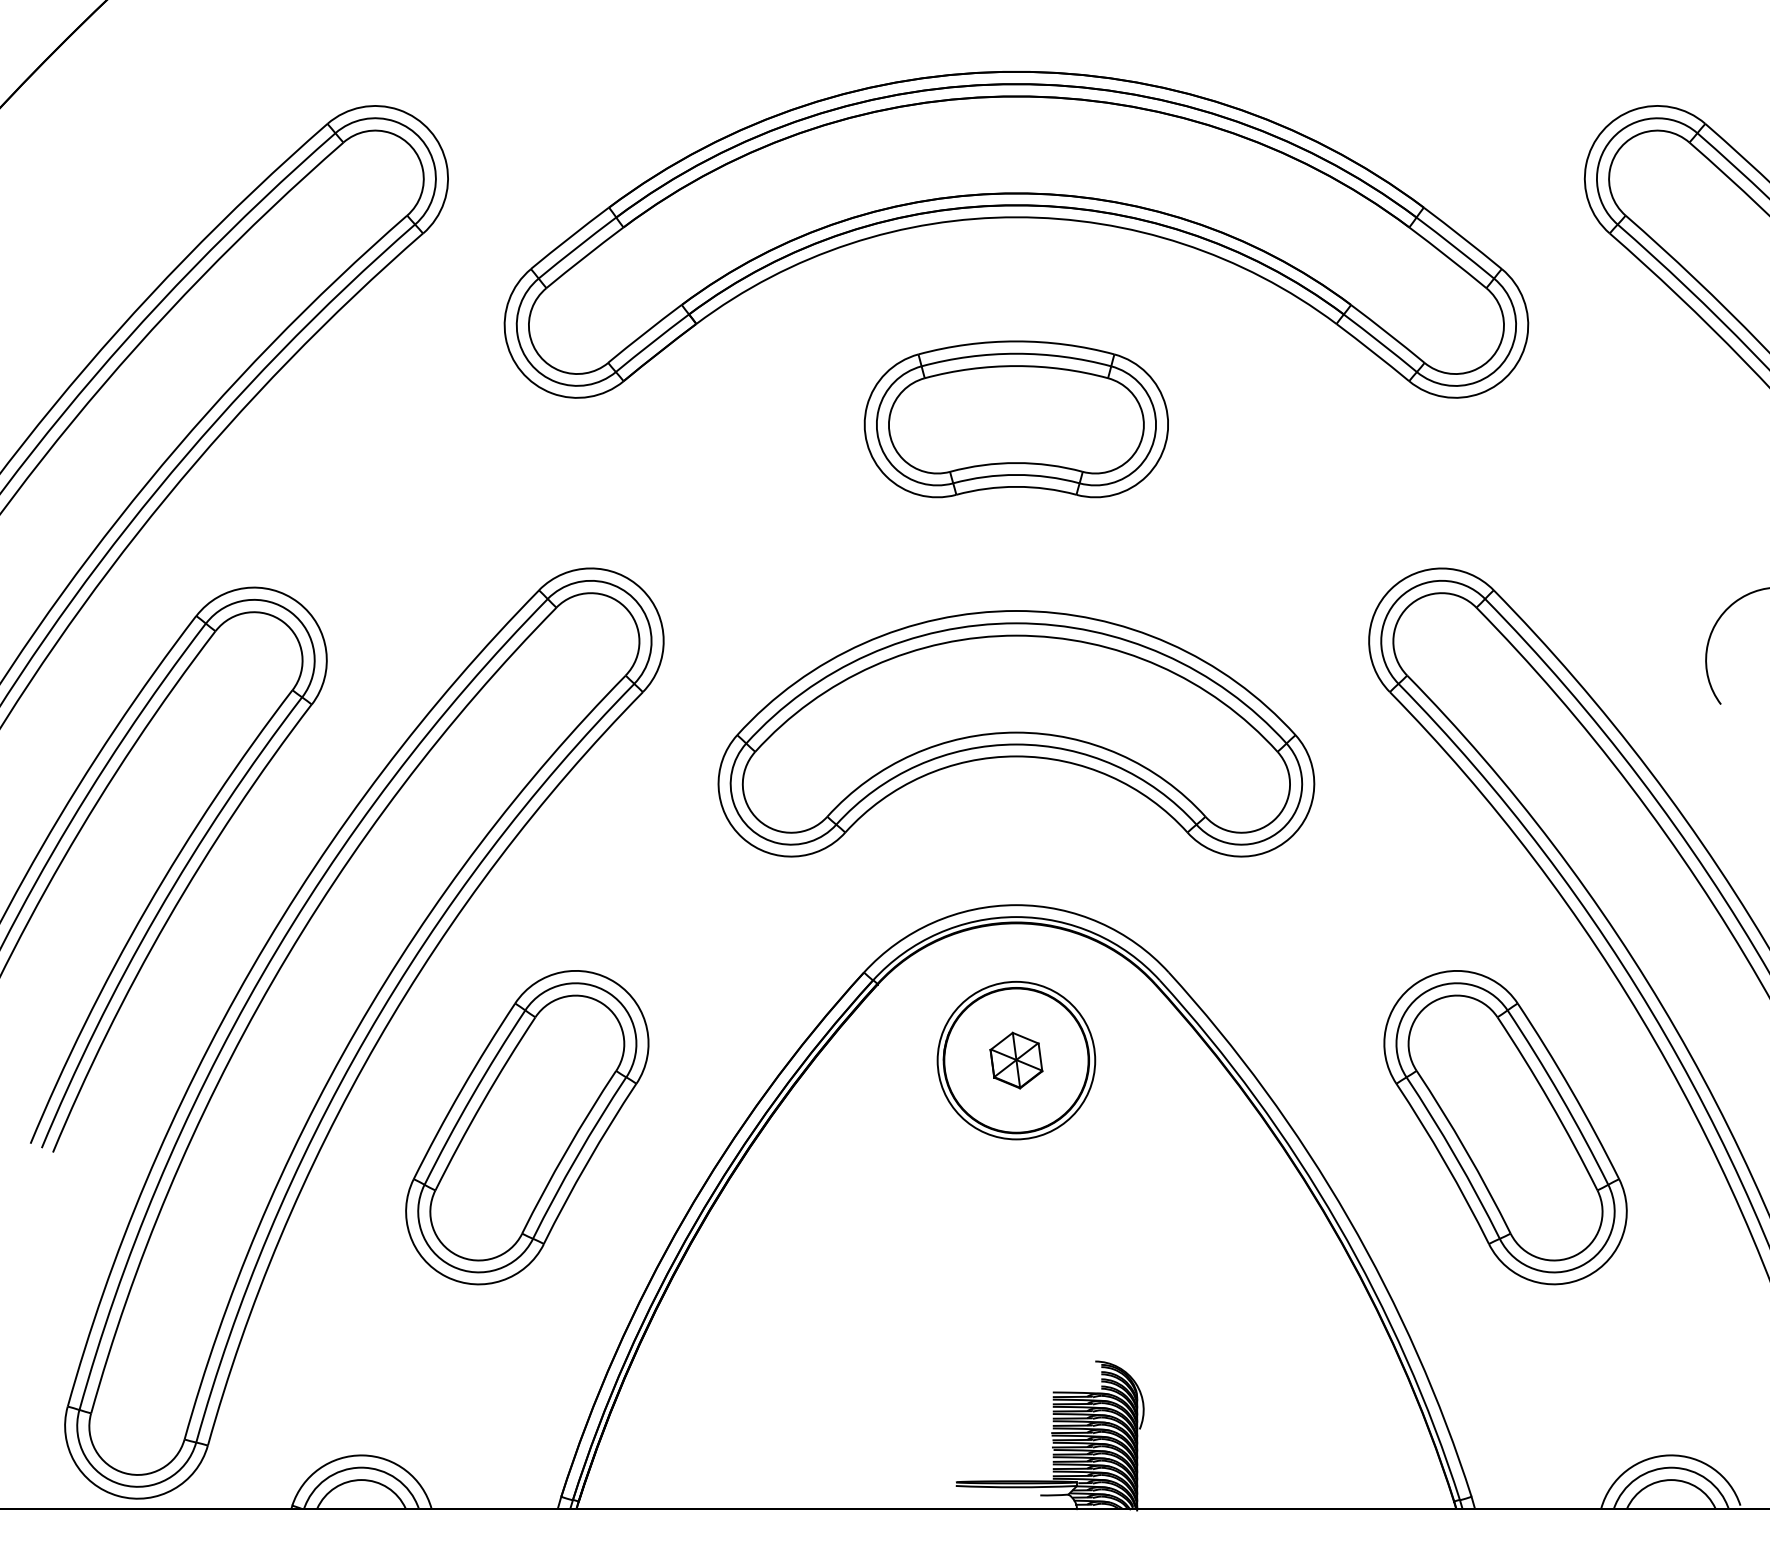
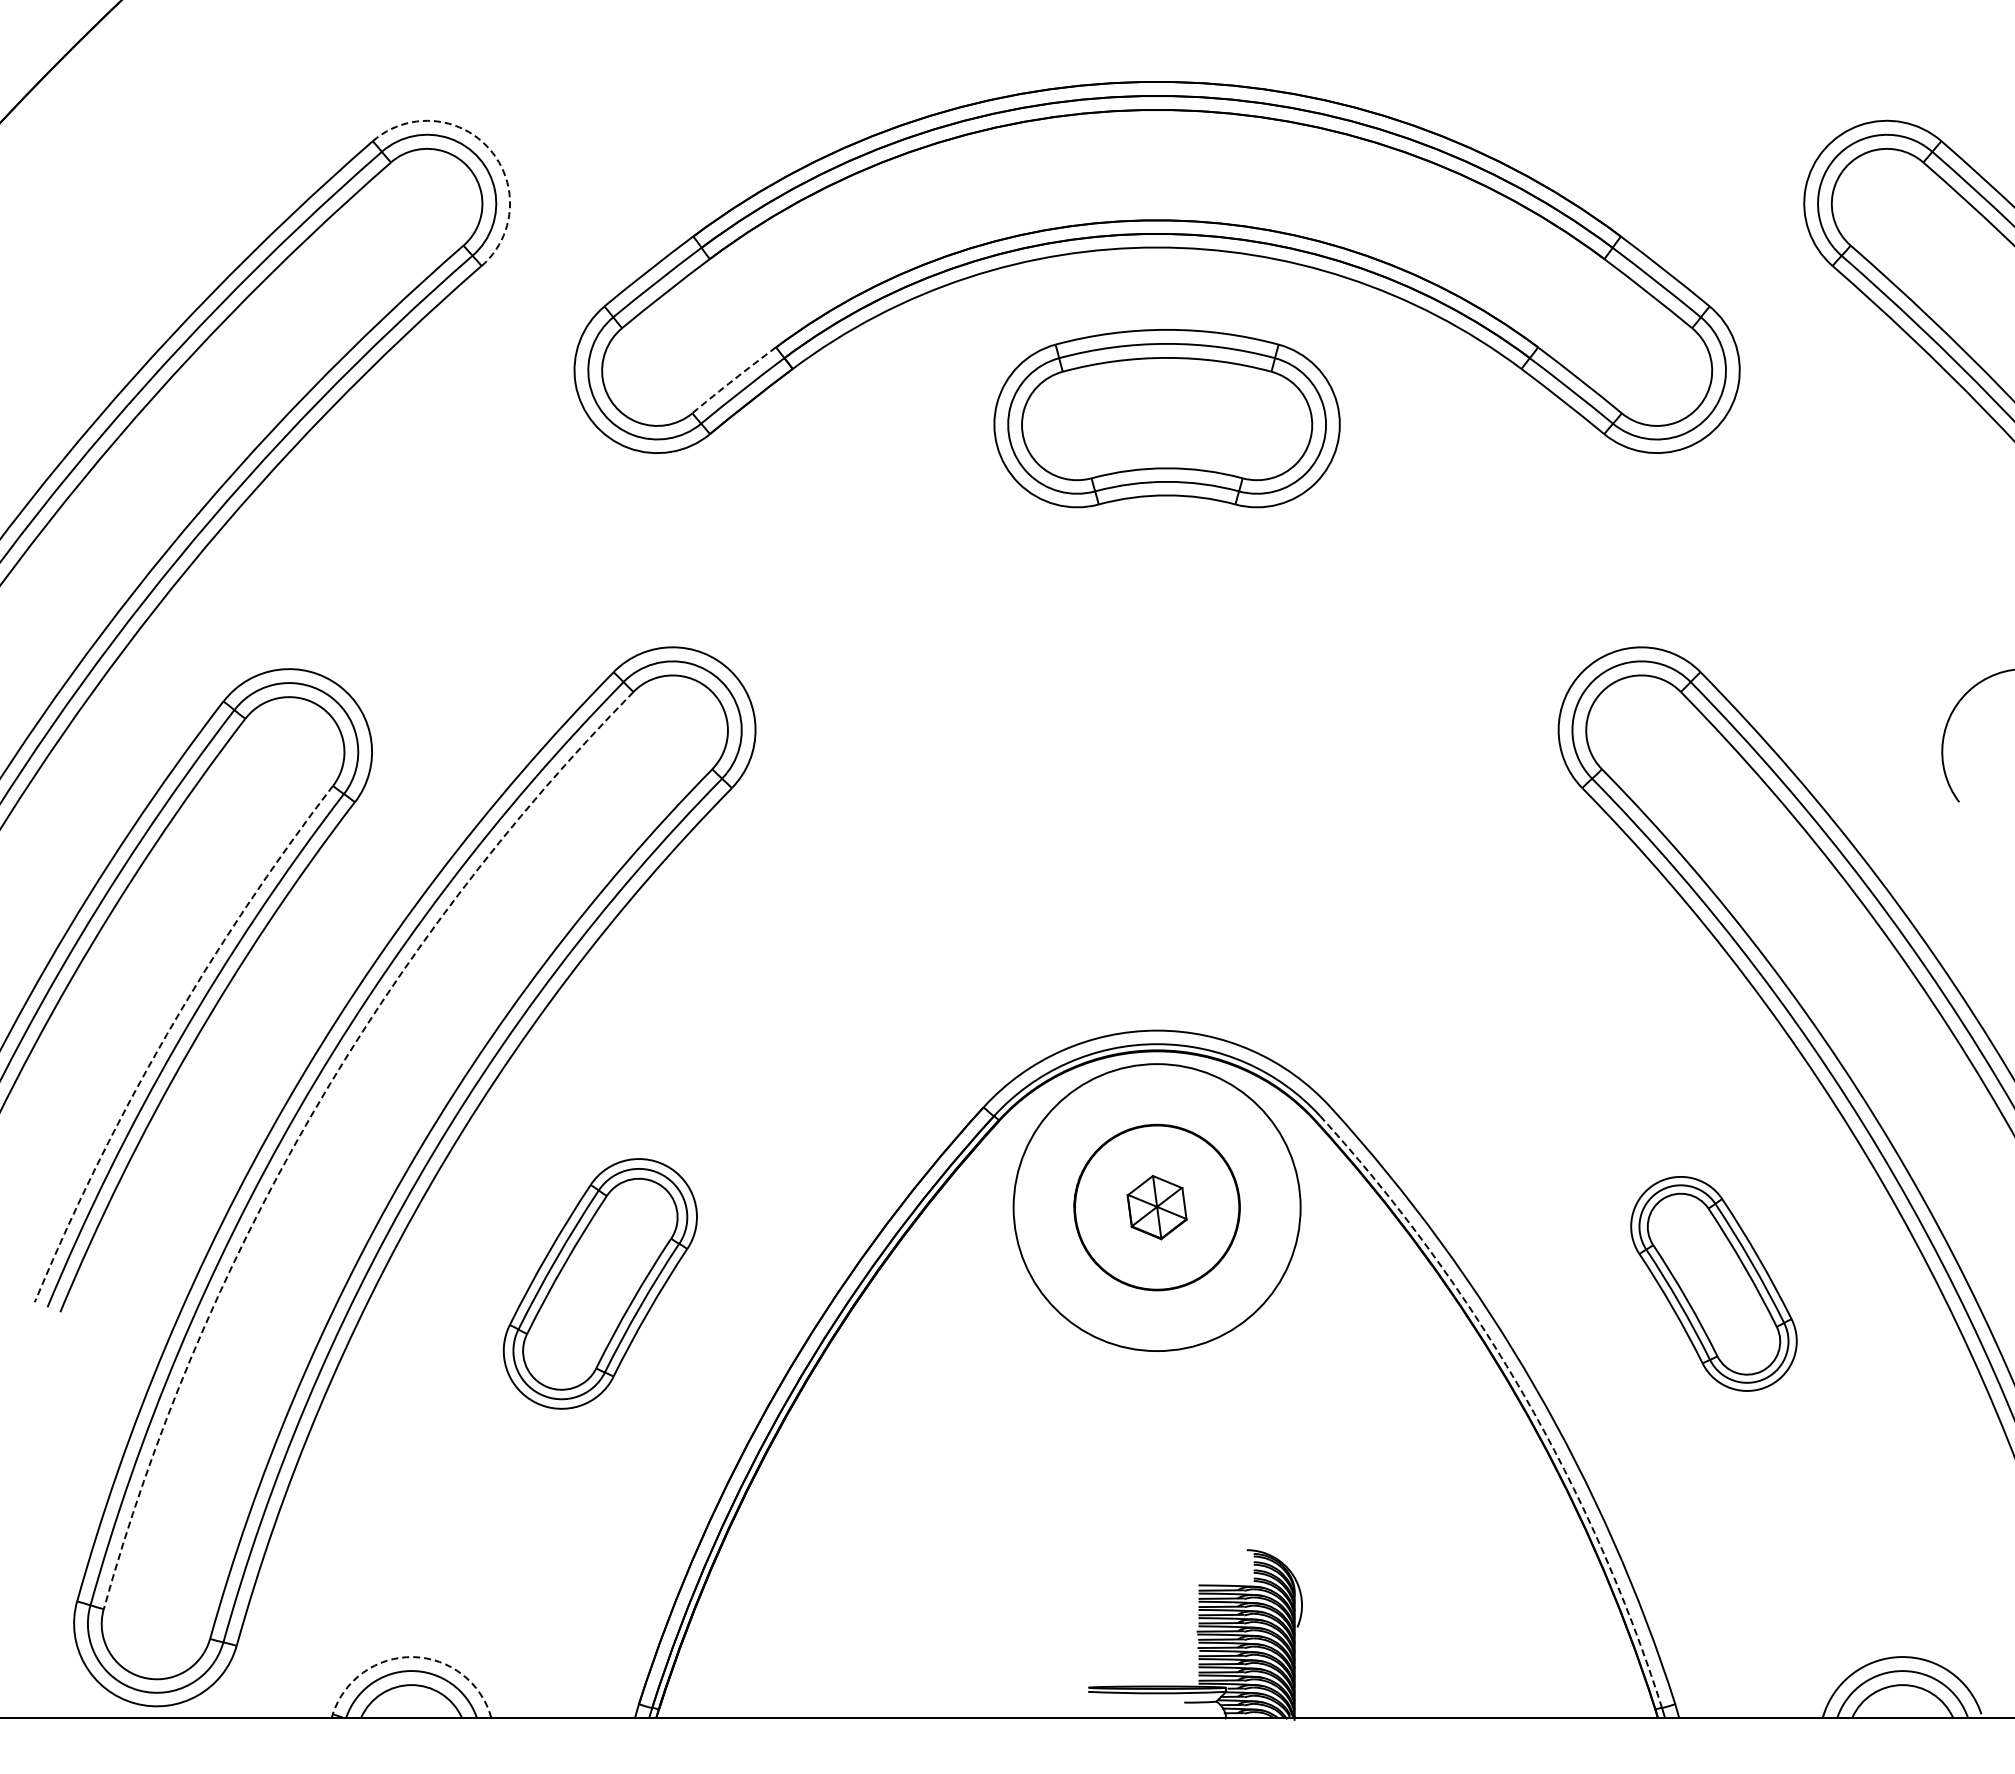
arc: (429, 131) -> (489, 149), solid -> dashed
arc: (644, 333) -> (733, 379), solid -> dashed
part: (1015, 419) -> (1166, 418), moved
part: (1016, 733) -> (1157, 835), removed
arc: (147, 908) -> (167, 1034), solid -> dashed
arc: (272, 981) -> (310, 1117), solid -> dashed
circle: (1015, 1060) -> (1156, 1207), size x1.6
part: (527, 1127) -> (600, 1283), size x0.7
part: (1505, 1127) -> (1713, 1283), size x0.6
arc: (1338, 1223) -> (1523, 1393), solid -> dashed
arc: (363, 1455) -> (413, 1657), solid -> dashed

